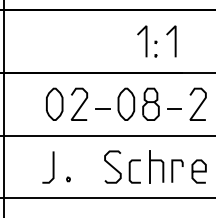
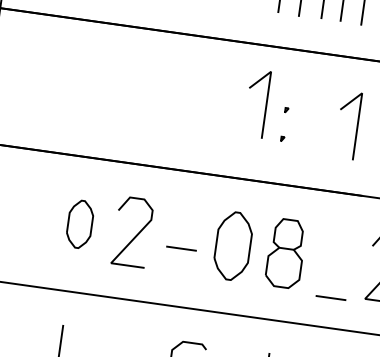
part: (147, 41) -> (268, 105), moved
part: (54, 103) -> (79, 222), size x0.7
line: (174, 108) -> (331, 297), moved

